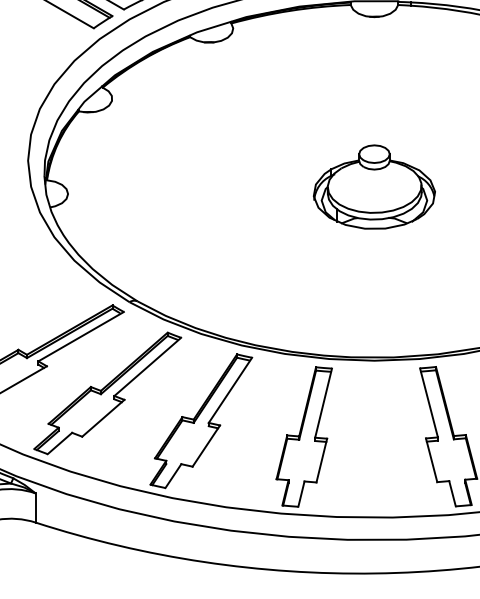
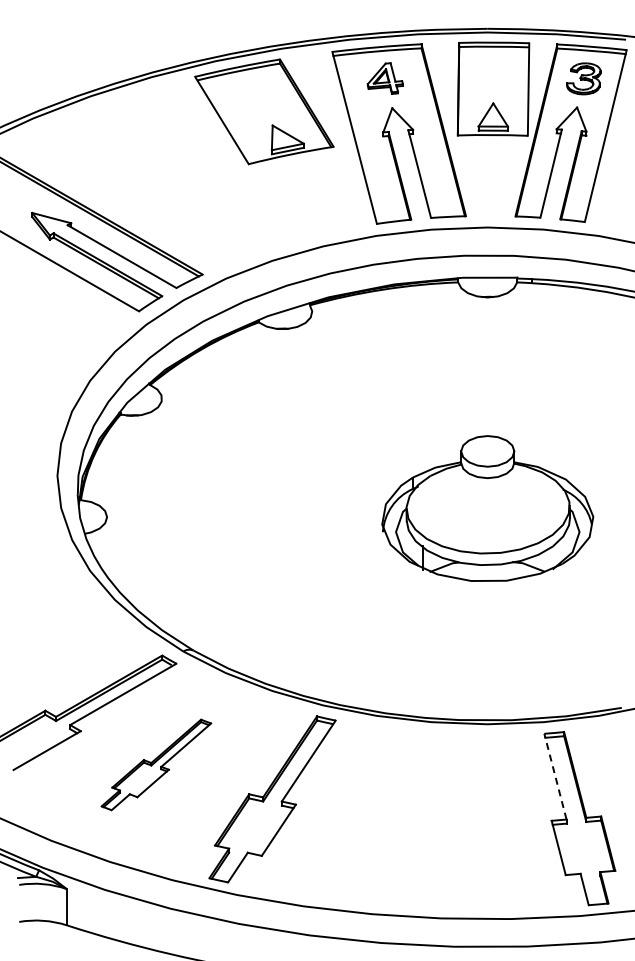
part: (374, 187) -> (487, 508), size x1.4
part: (107, 393) -> (156, 764), size x0.6
line: (429, 402) -> (555, 776), solid -> dashed
part: (304, 436) -> (400, 818), removed

